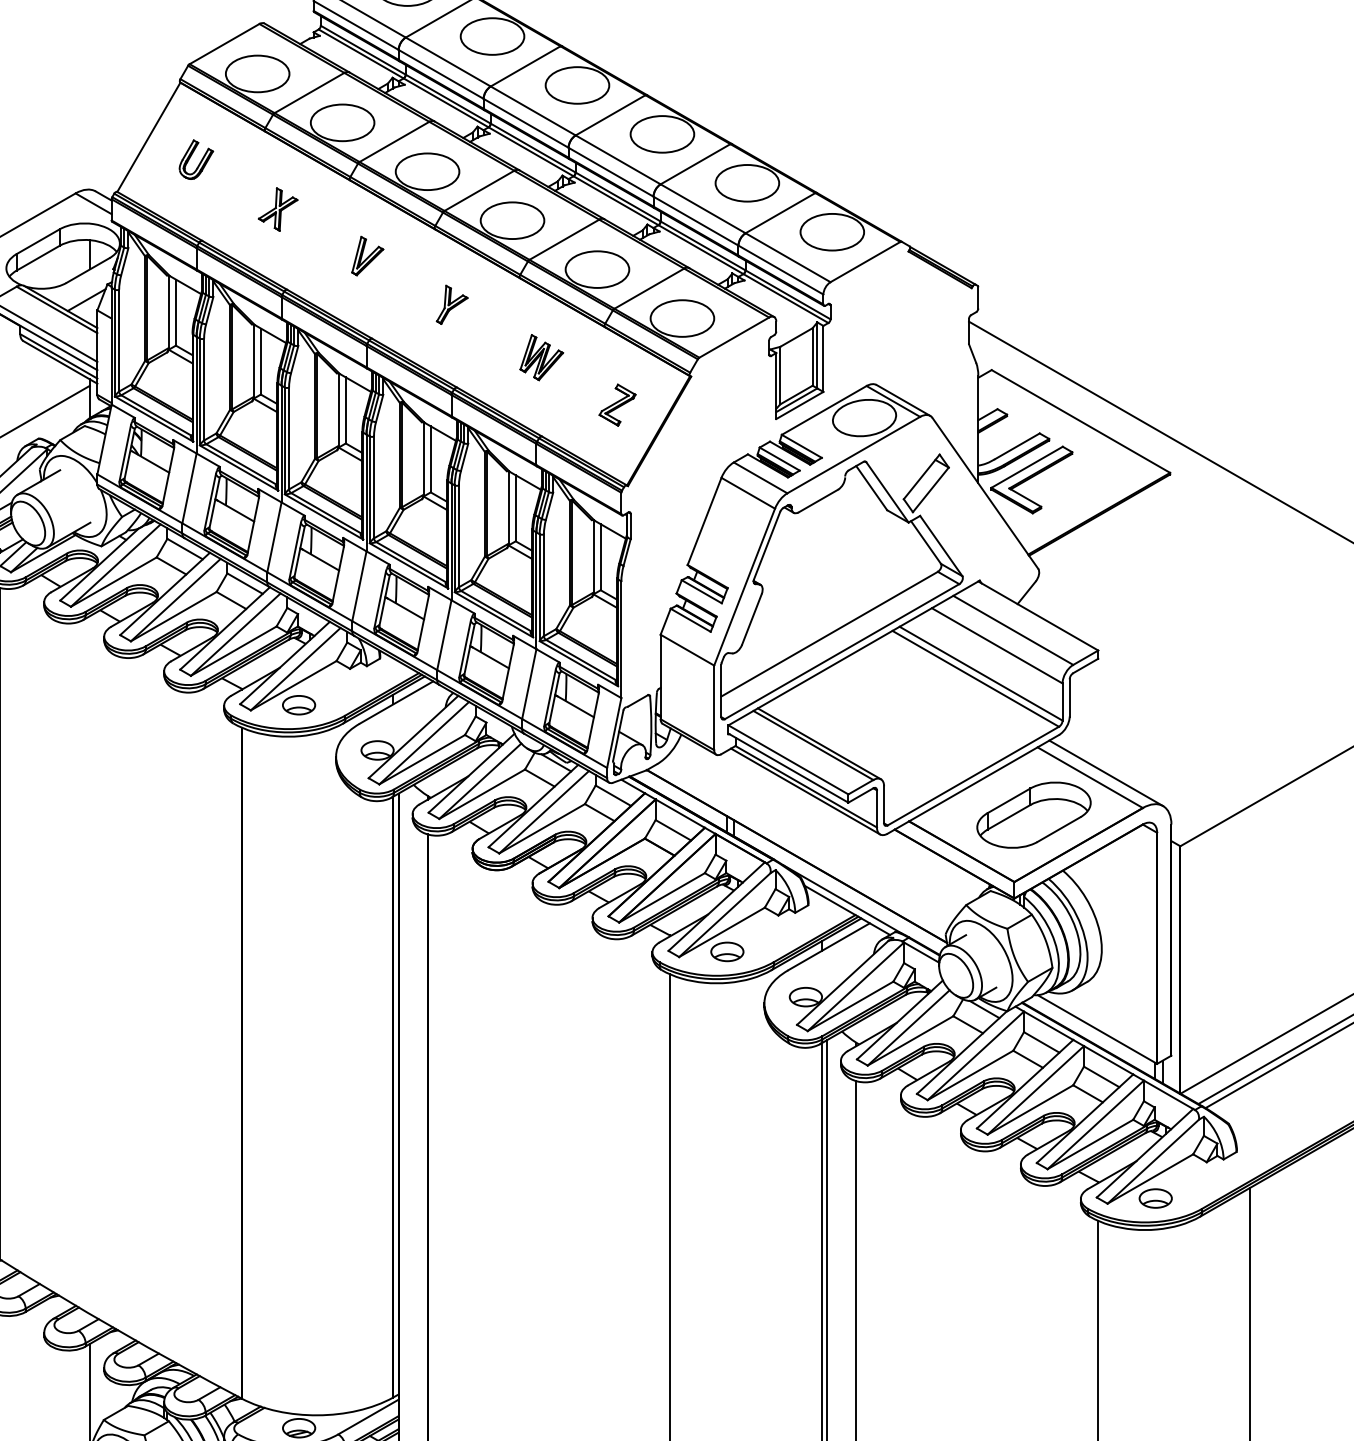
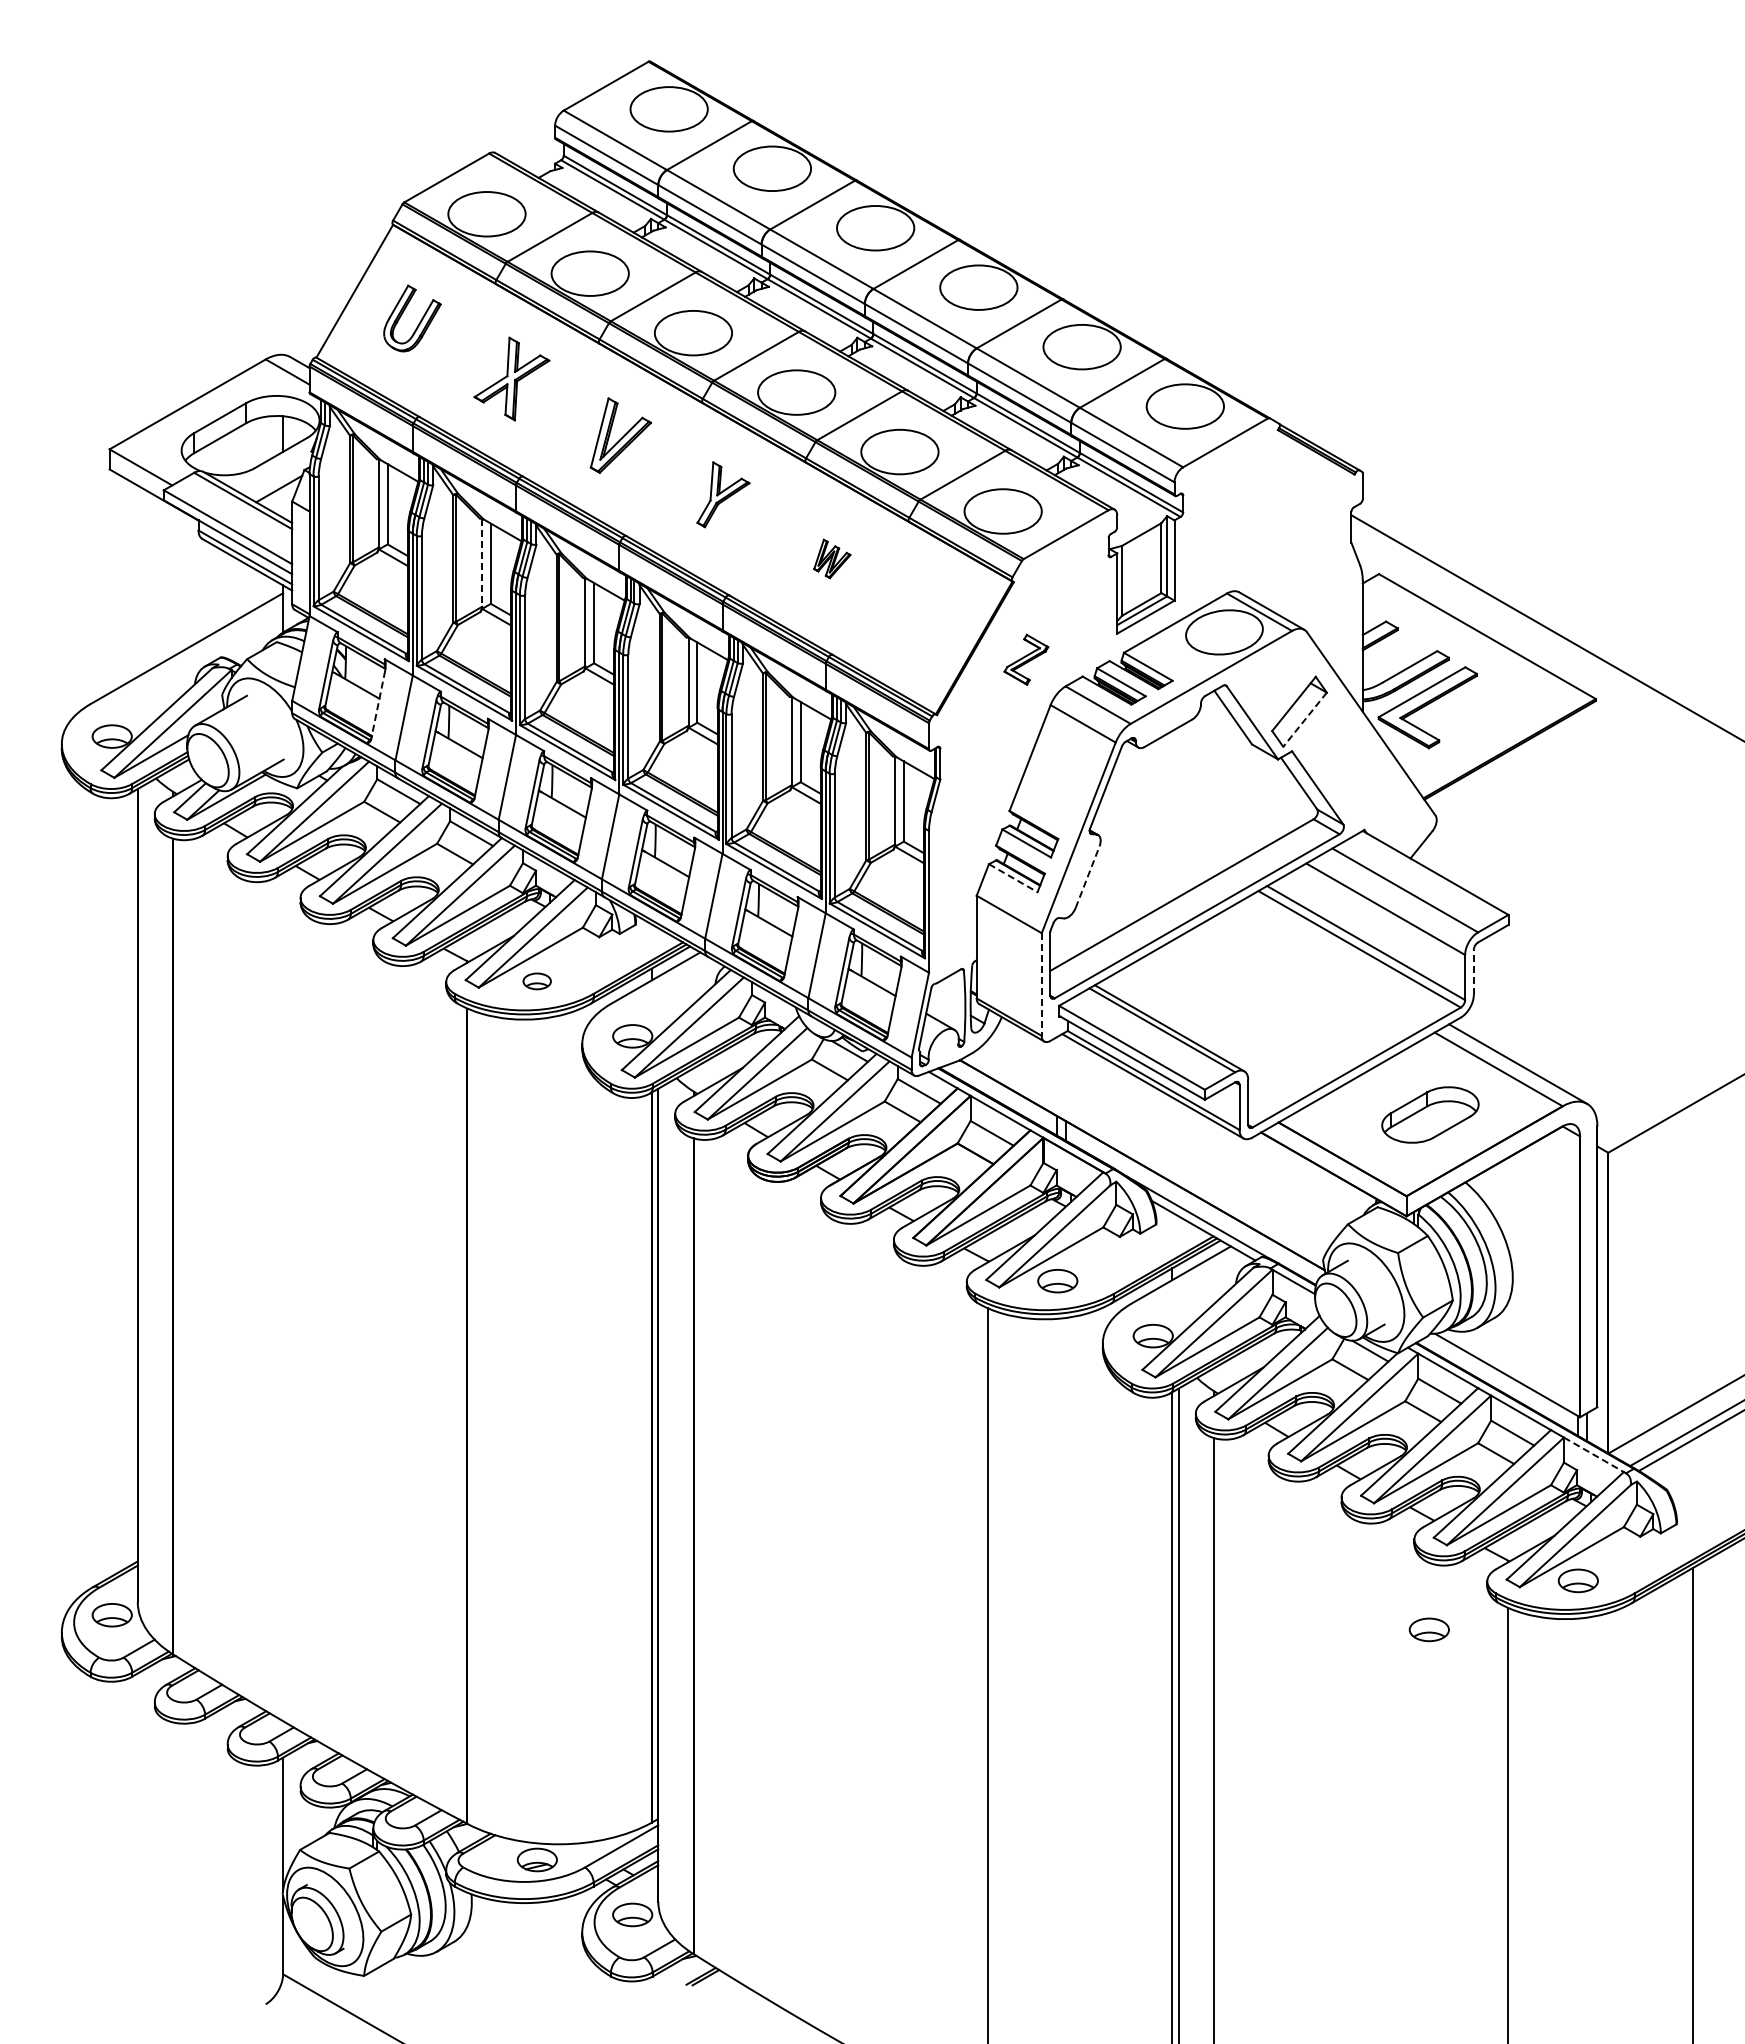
part: (196, 159) -> (412, 318), size x1.4
part: (277, 209) -> (511, 378), size x1.6
part: (367, 256) -> (620, 435), size x1.6
part: (452, 304) -> (723, 494), size x1.4
part: (541, 357) -> (832, 558), size x0.7
line: (253, 360) -> (482, 562), solid -> dashed
part: (617, 404) -> (1026, 659), moved
line: (168, 478) -> (378, 705), solid -> dashed
line: (931, 489) -> (1305, 719), solid -> dashed
line: (751, 619) -> (1087, 877), solid -> dashed
line: (690, 620) -> (1013, 878), solid -> dashed
line: (1069, 697) -> (1473, 972), solid -> dashed
part: (298, 705) -> (536, 981), size x0.7
line: (713, 708) -> (1041, 985), solid -> dashed
part: (1034, 814) -> (1430, 1114), size x0.7
line: (1168, 1094) -> (1593, 1454), solid -> dashed
part: (1032, 1238) -> (1428, 1629), added

